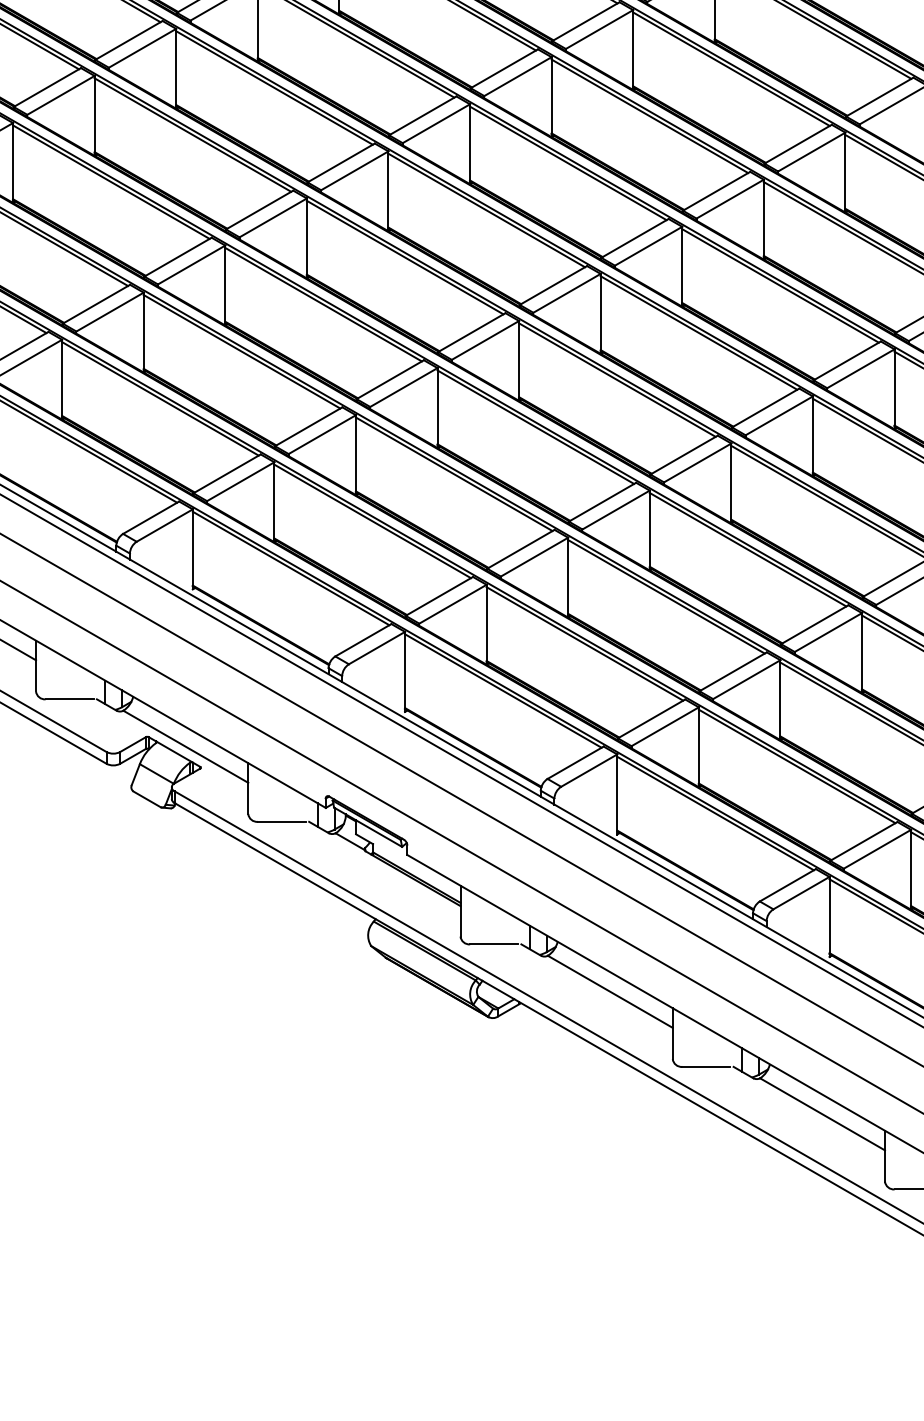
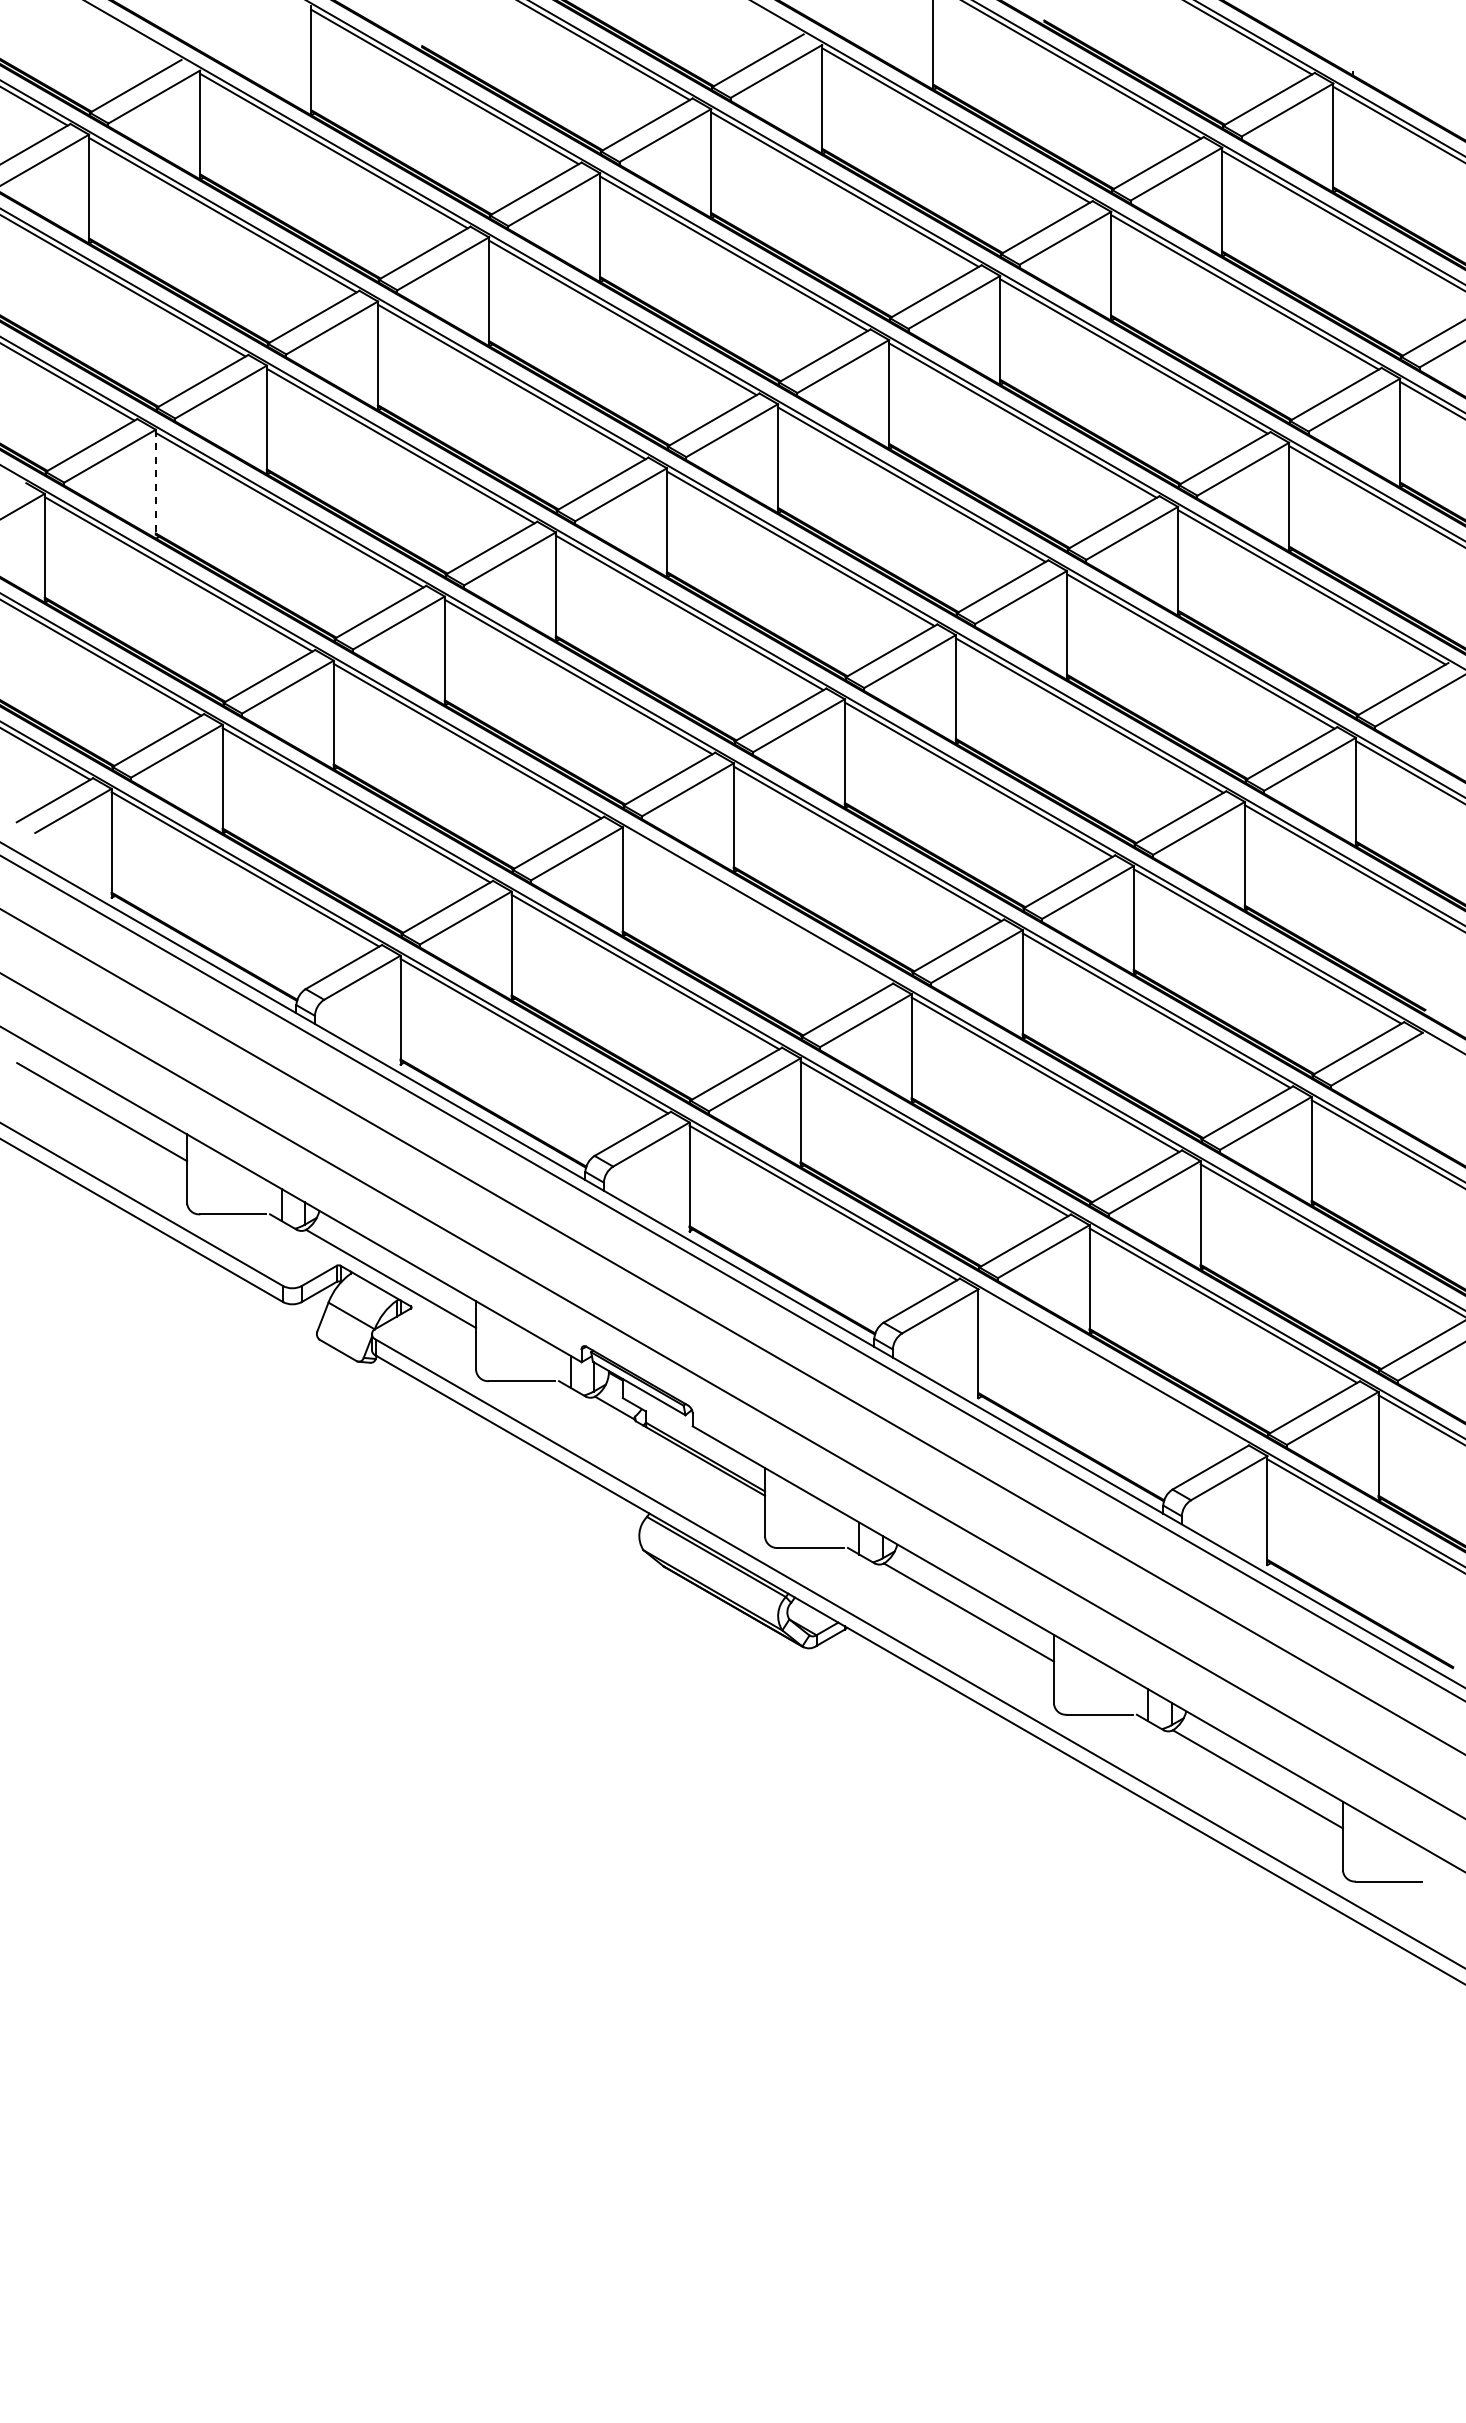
line: (12, 163) -> (155, 484), solid -> dashed
line: (454, 473) -> (756, 907), removed
line: (715, 813) -> (1112, 1369), removed

